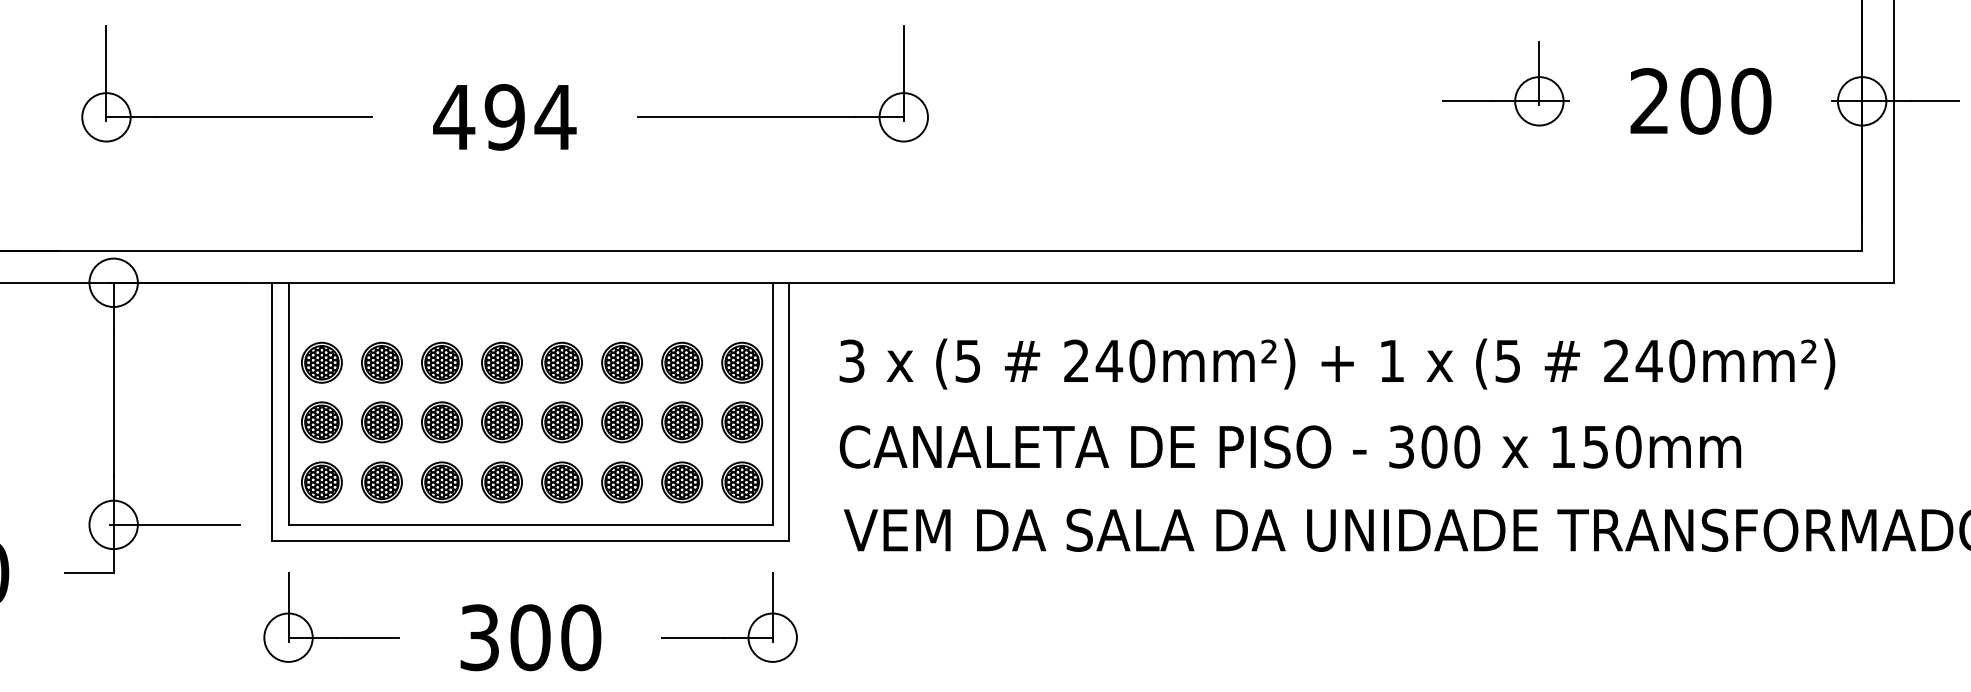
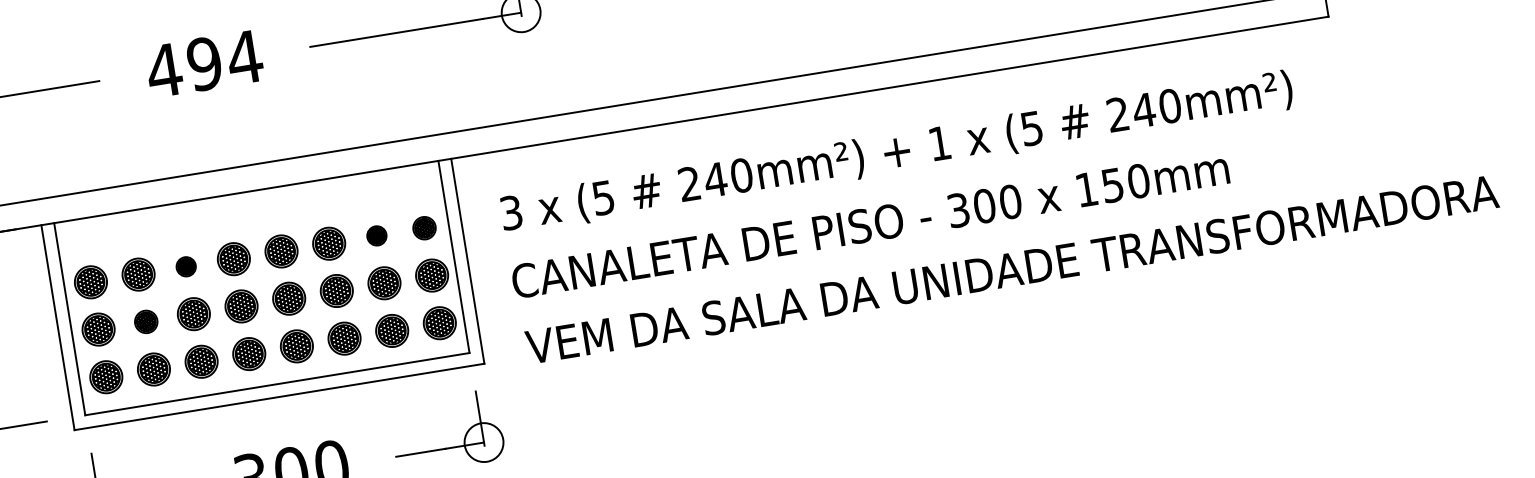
part: (441, 362) -> (185, 266), size x0.6
part: (682, 362) -> (377, 235), size x0.6
part: (742, 362) -> (424, 228), size x0.7
part: (381, 422) -> (145, 322), size x0.7

